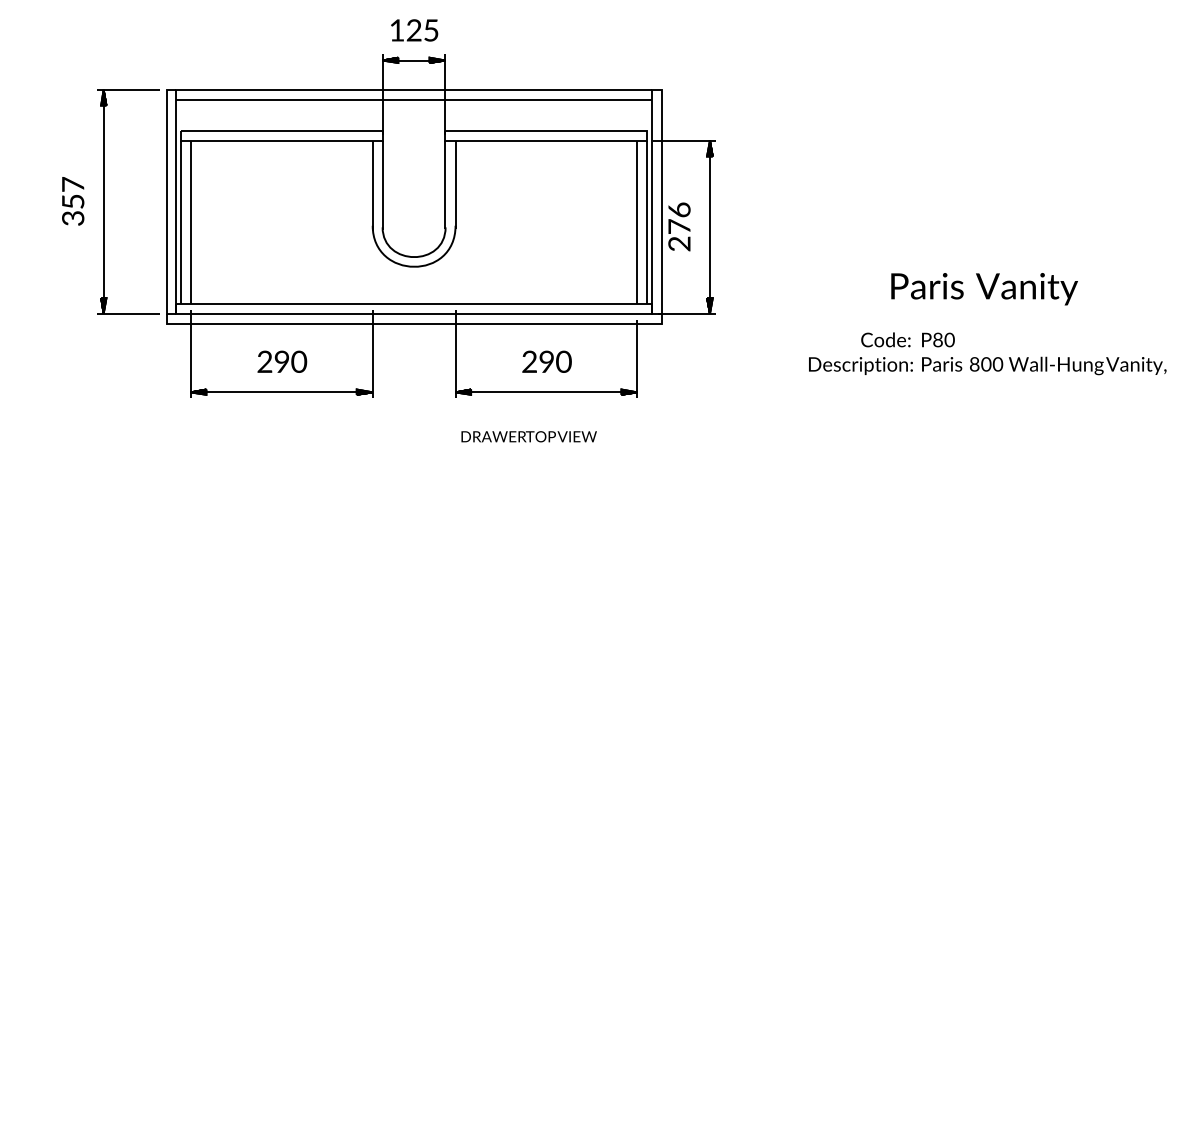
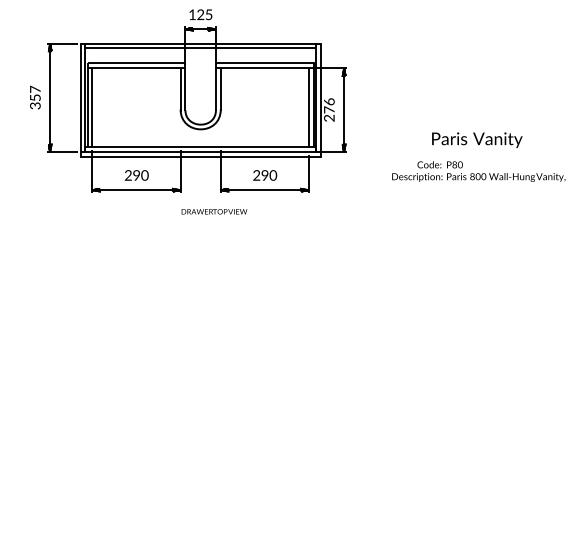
text: (529, 436) -> (214, 211), moved

